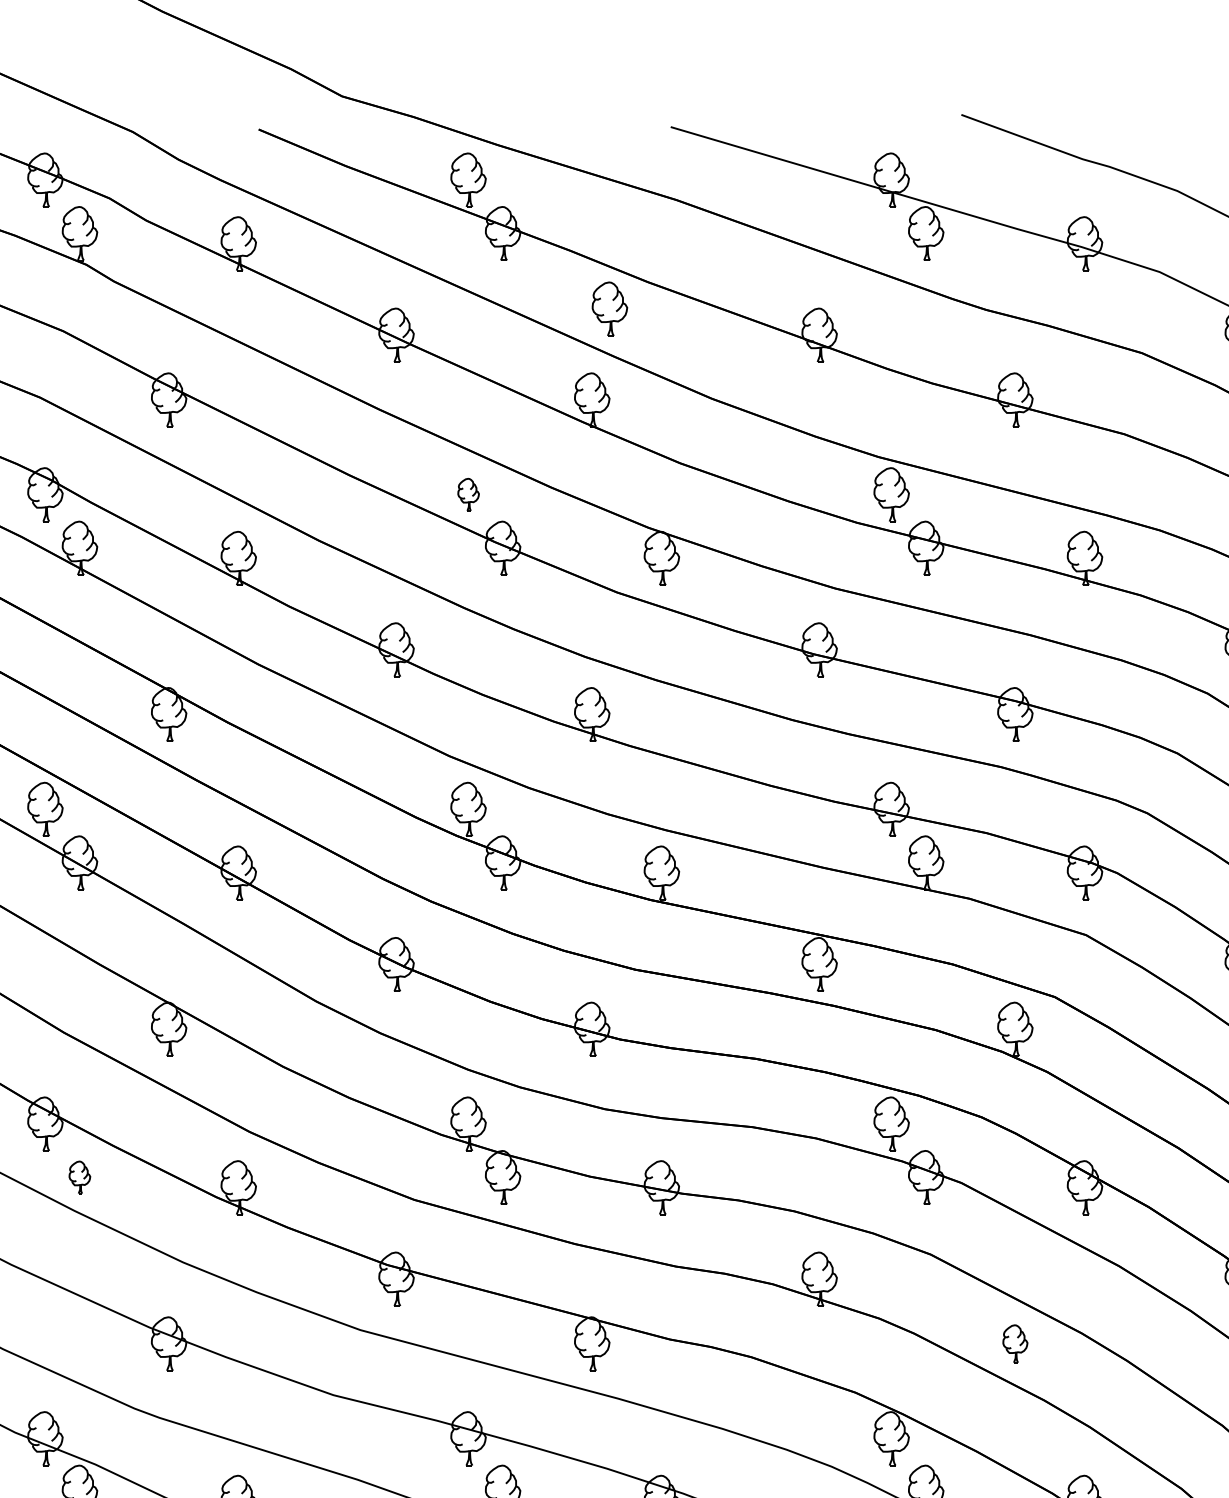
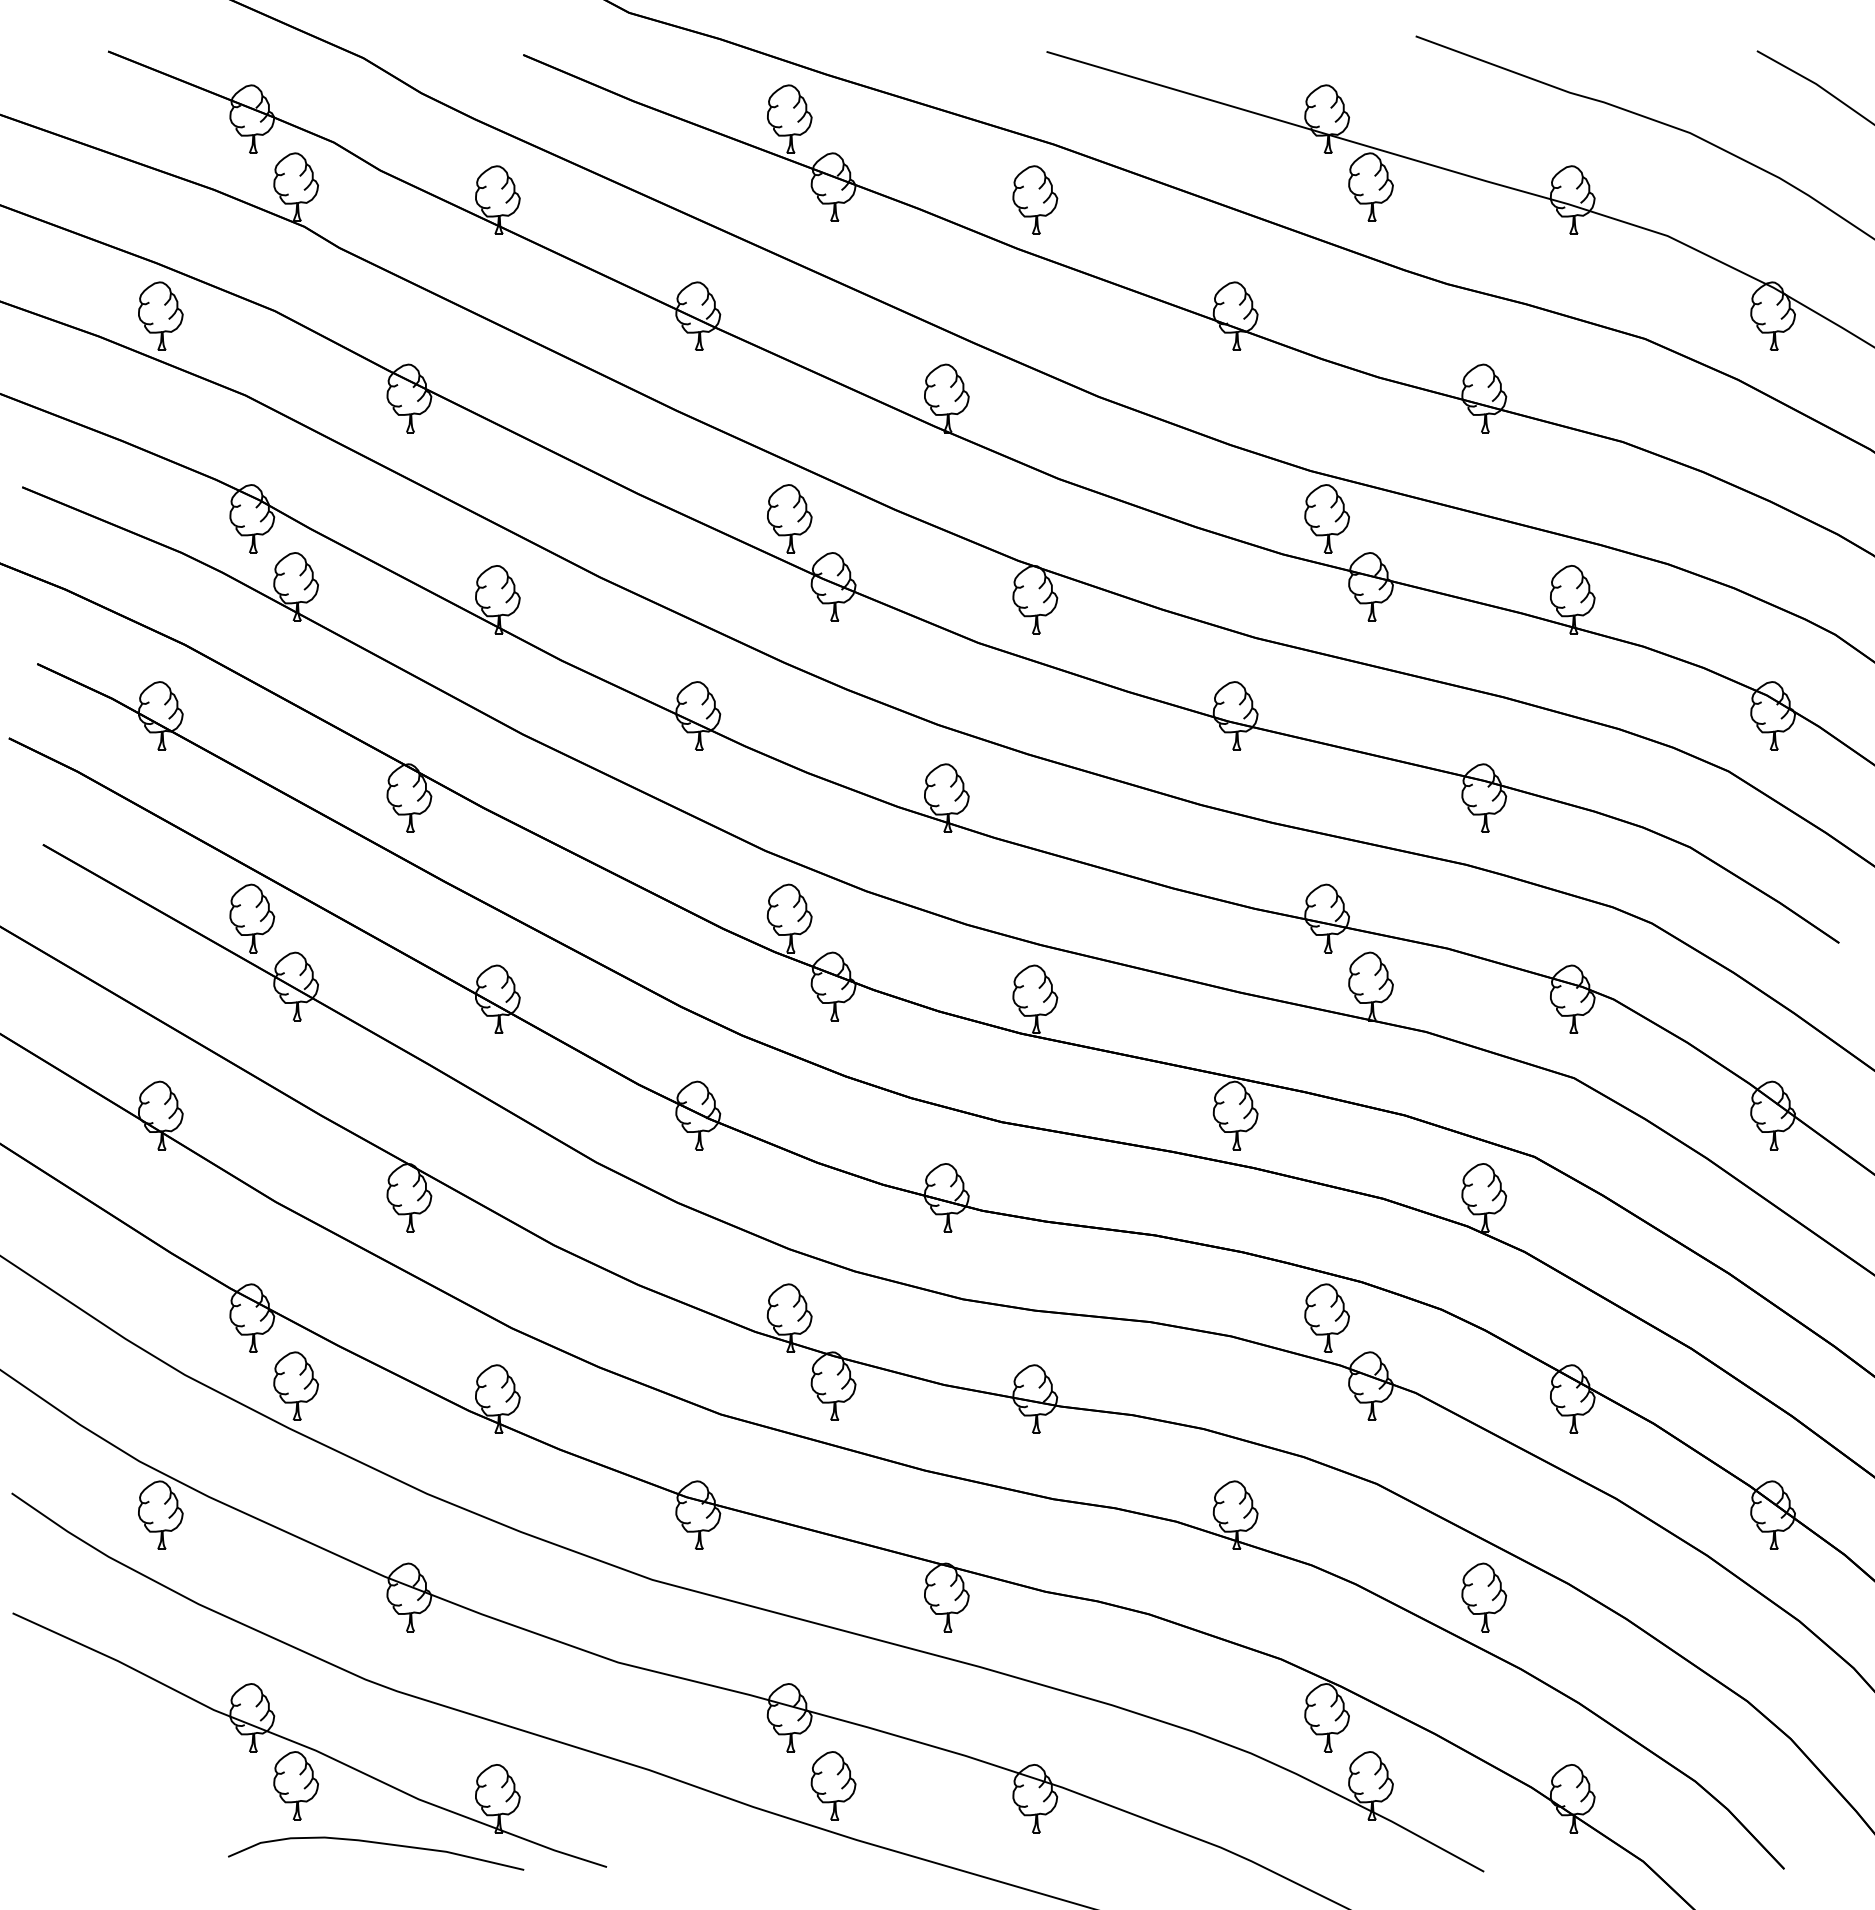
part: (610, 308) -> (1035, 199), moved
part: (468, 494) -> (789, 518), size x1.67
part: (79, 1177) -> (295, 1385), size x1.67
part: (1015, 1343) -> (1484, 1597), size x1.43

